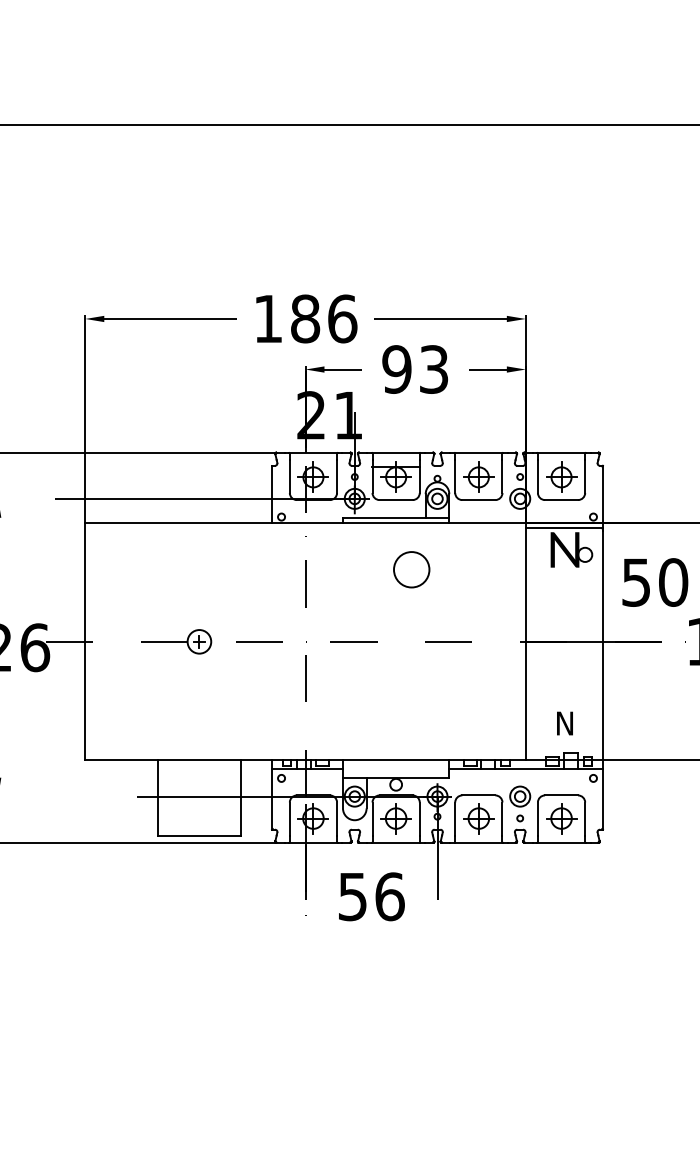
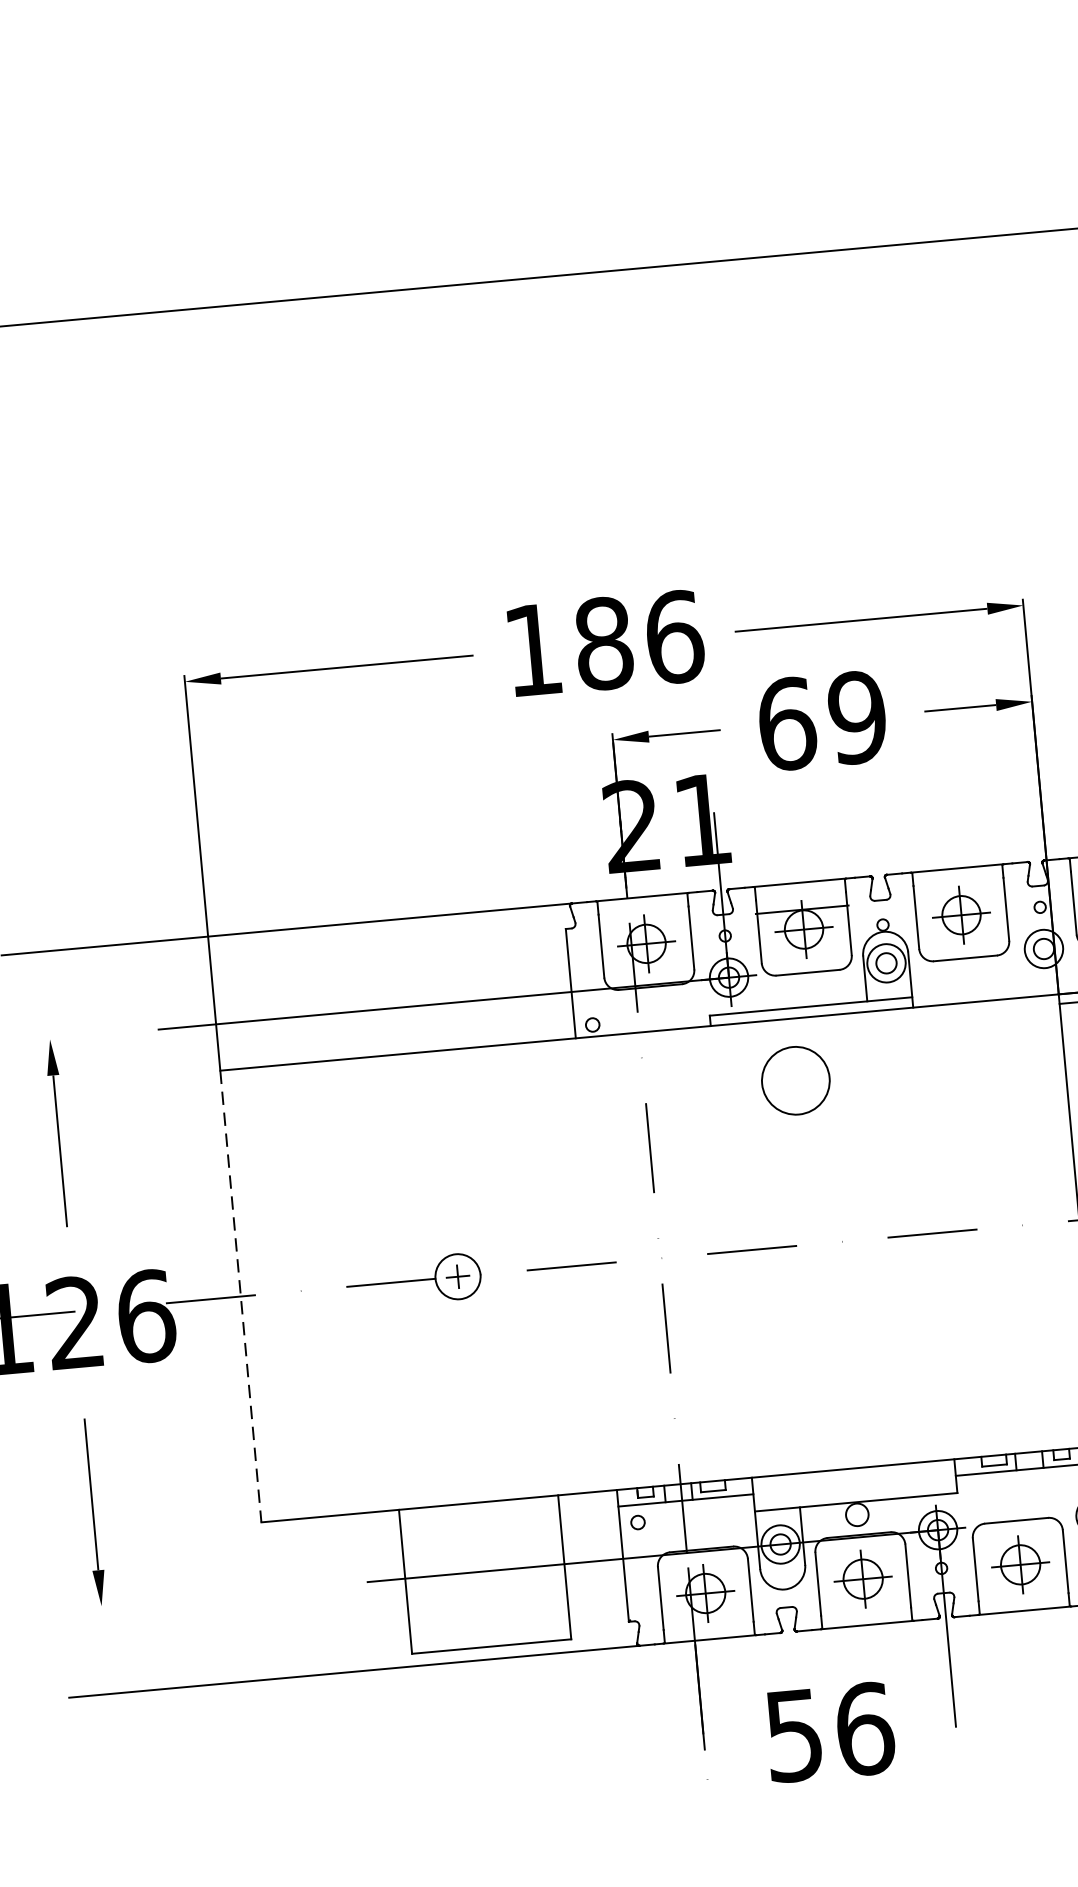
text: (415, 369) -> (822, 720), 93 -> 69
circle: (411, 569) -> (795, 1080), moved
line: (85, 641) -> (241, 1295), solid -> dashed

